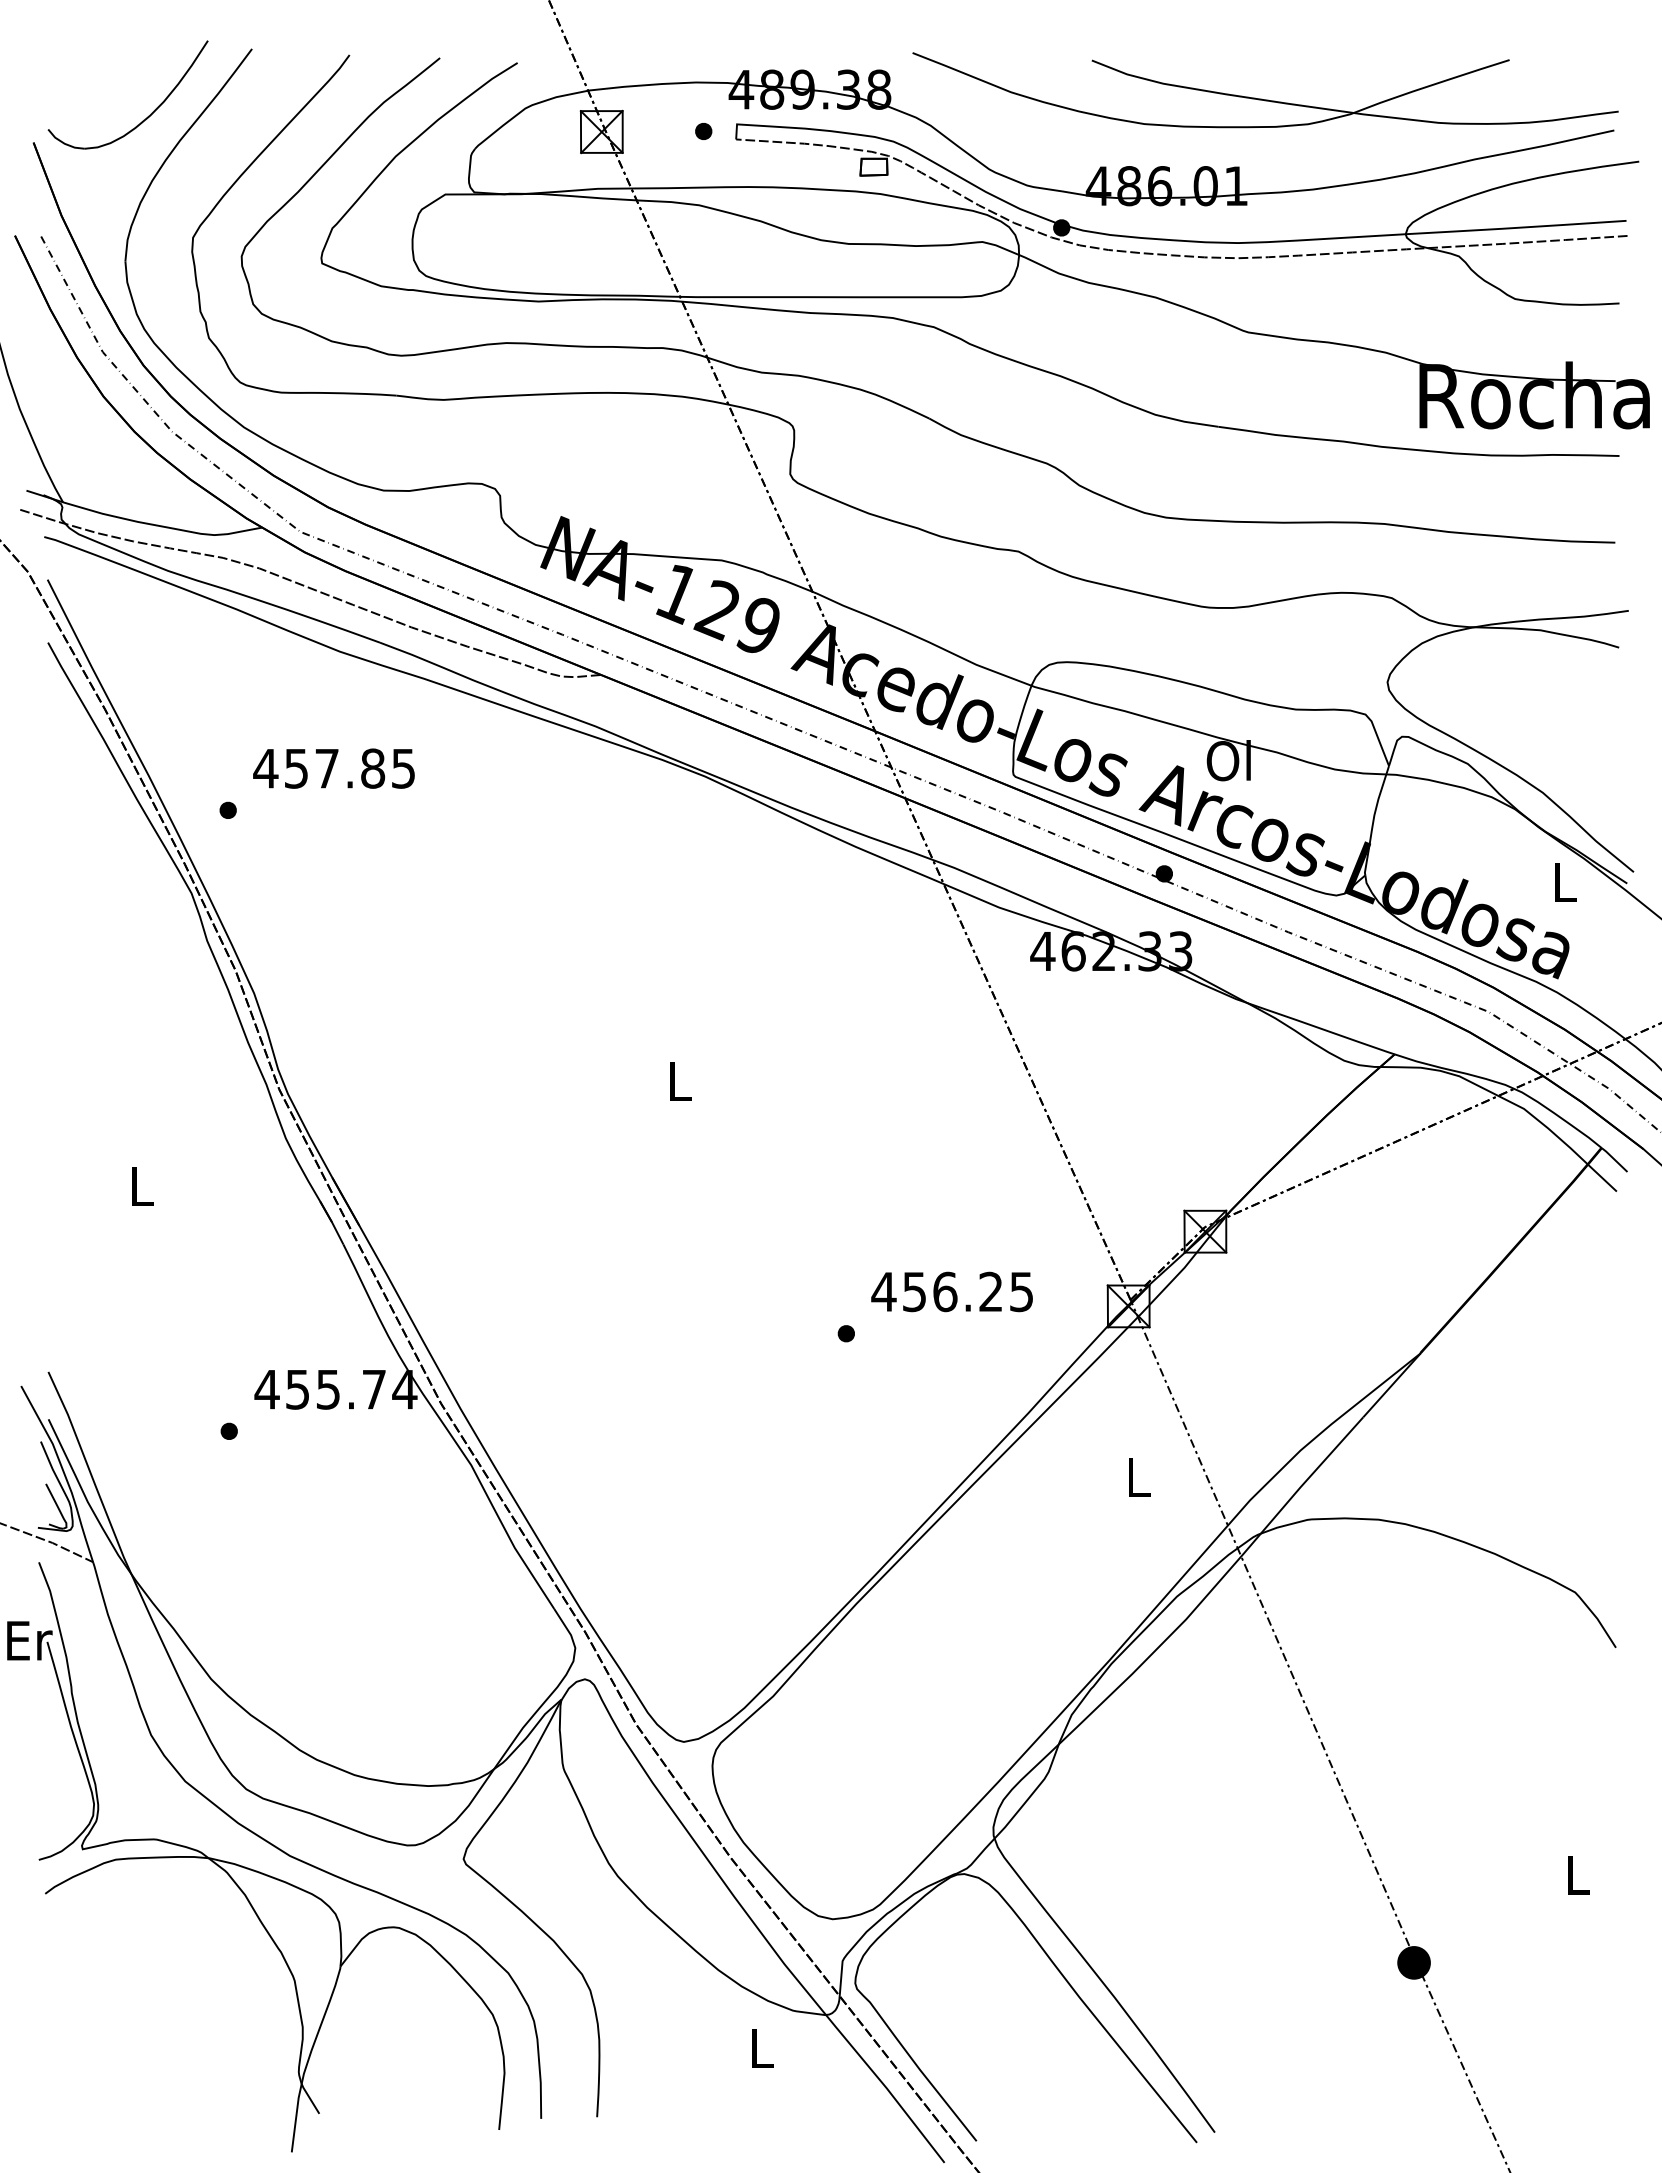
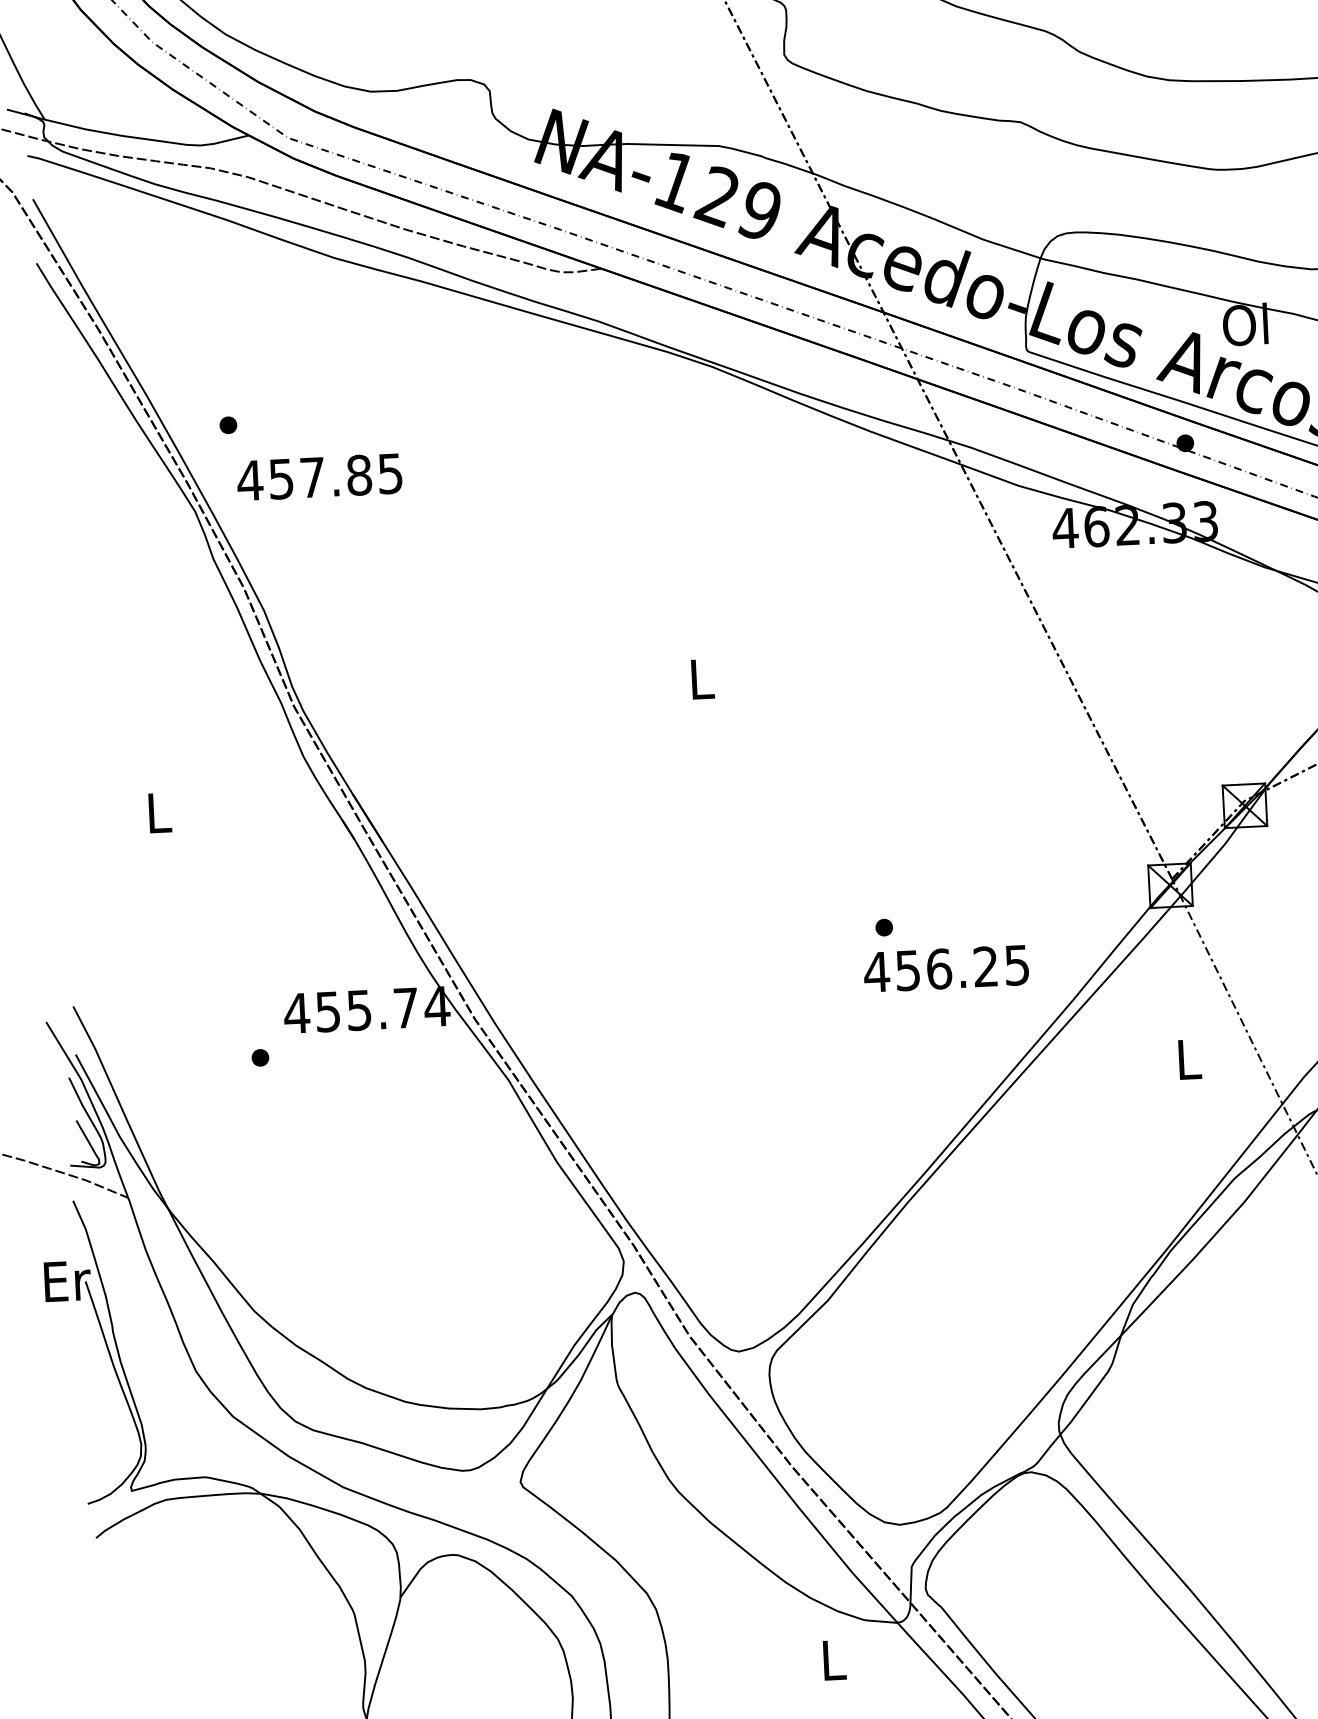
text: (333, 768) -> (319, 477), moved
text: (951, 1291) -> (945, 968), moved

